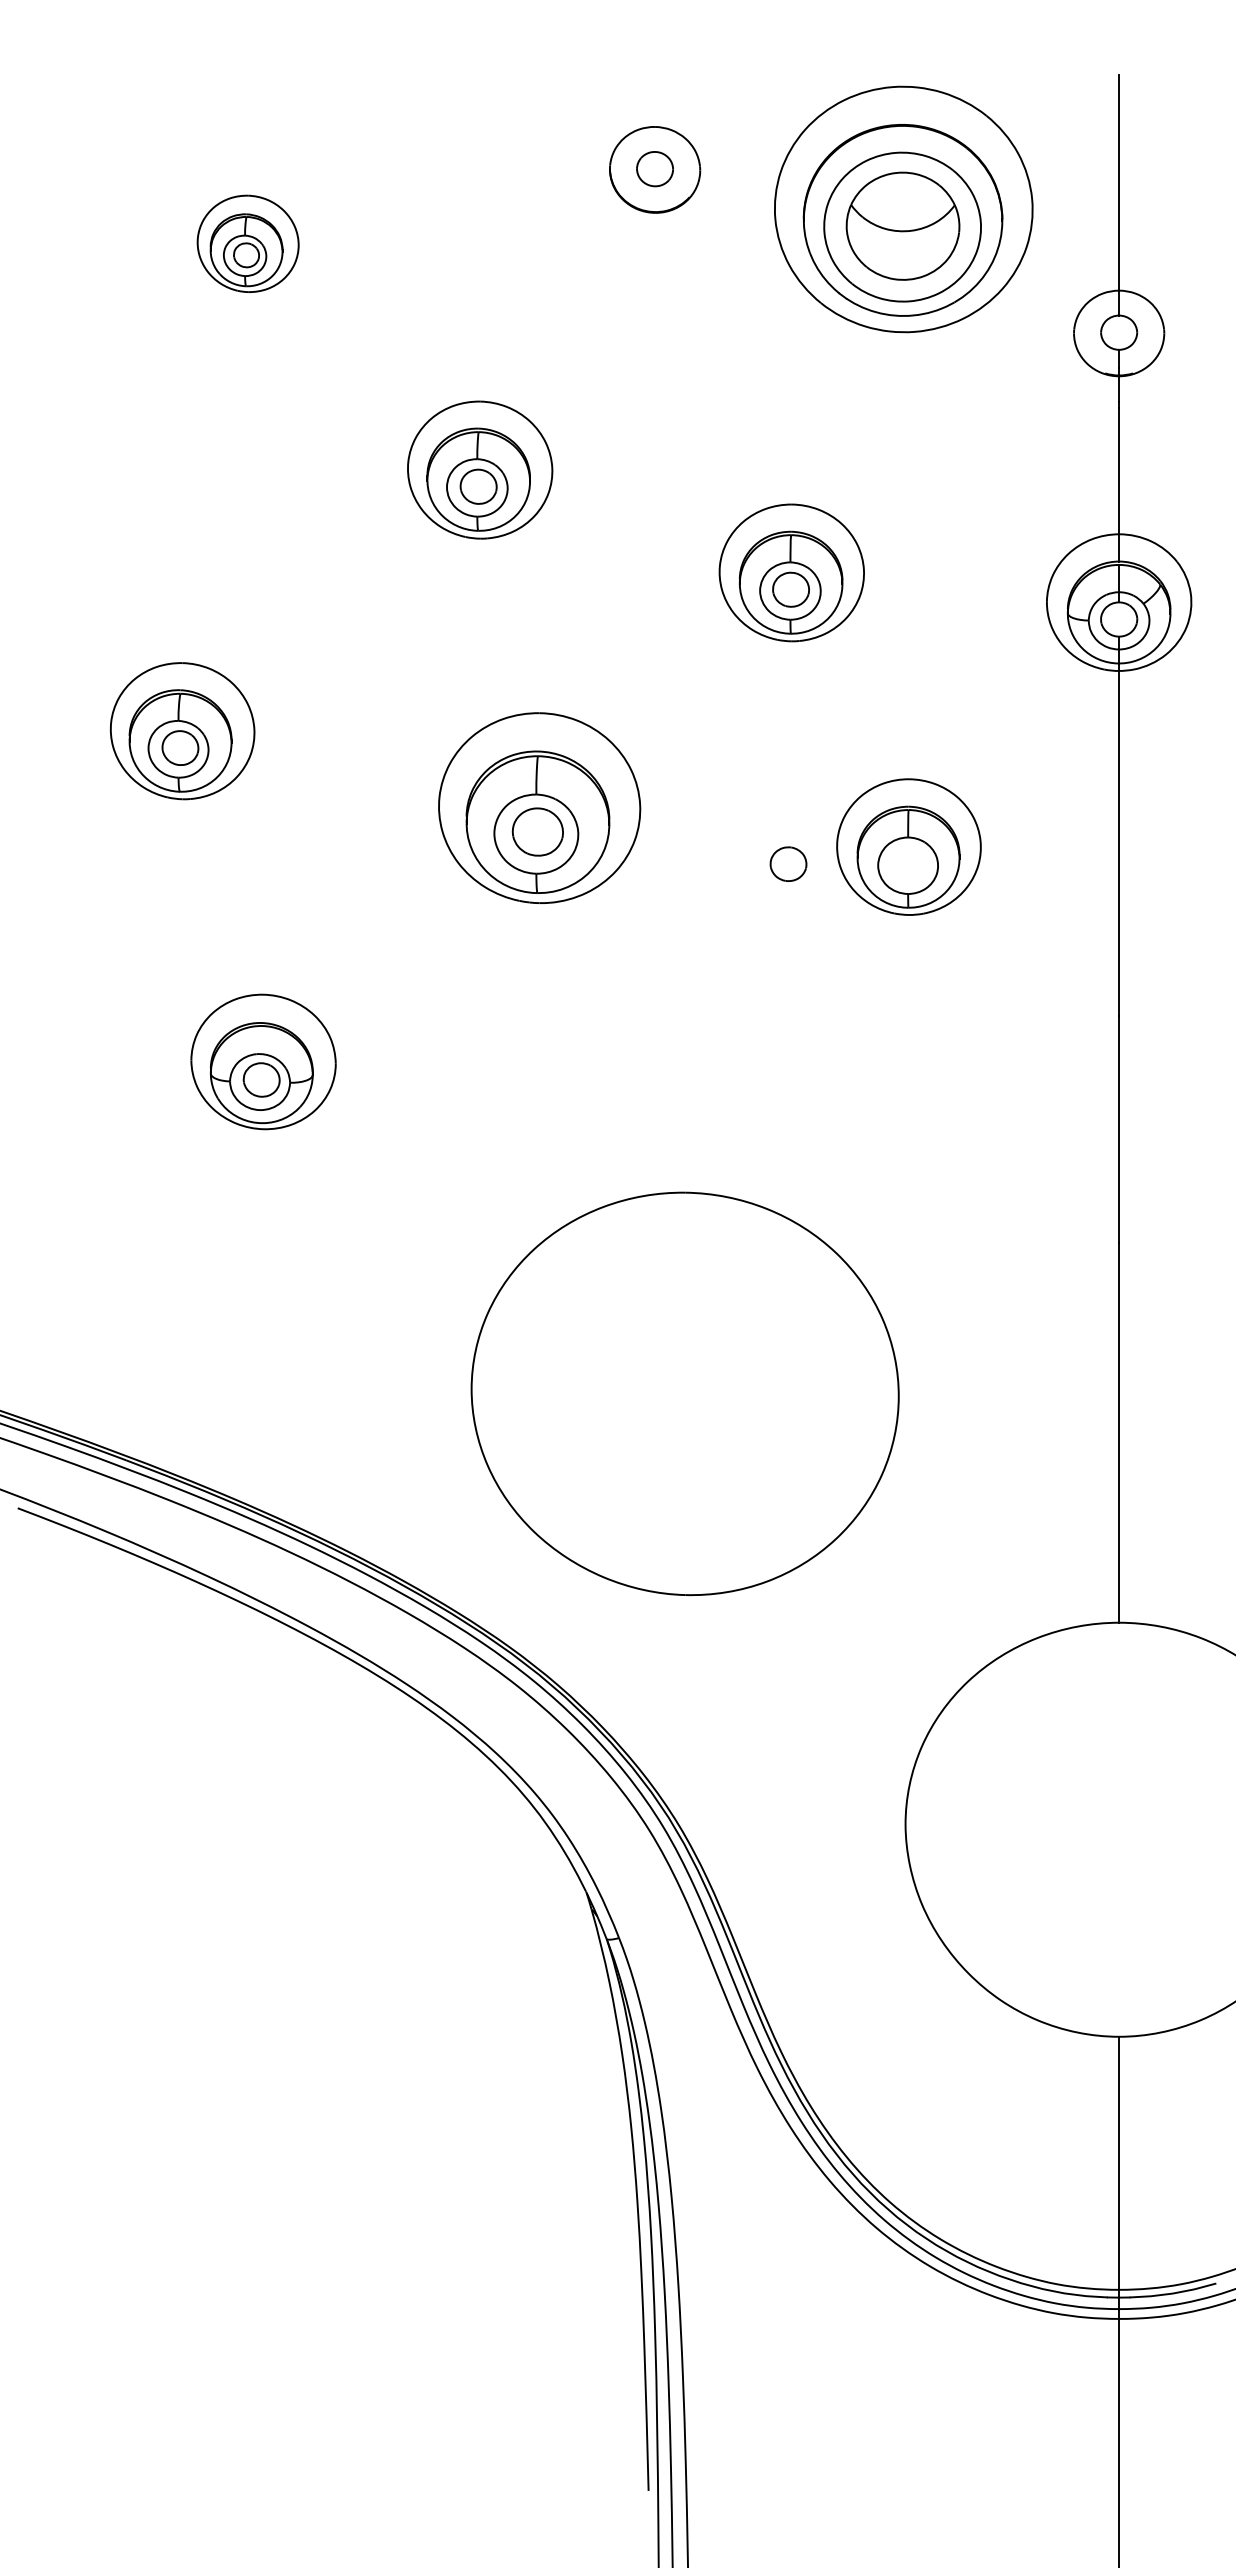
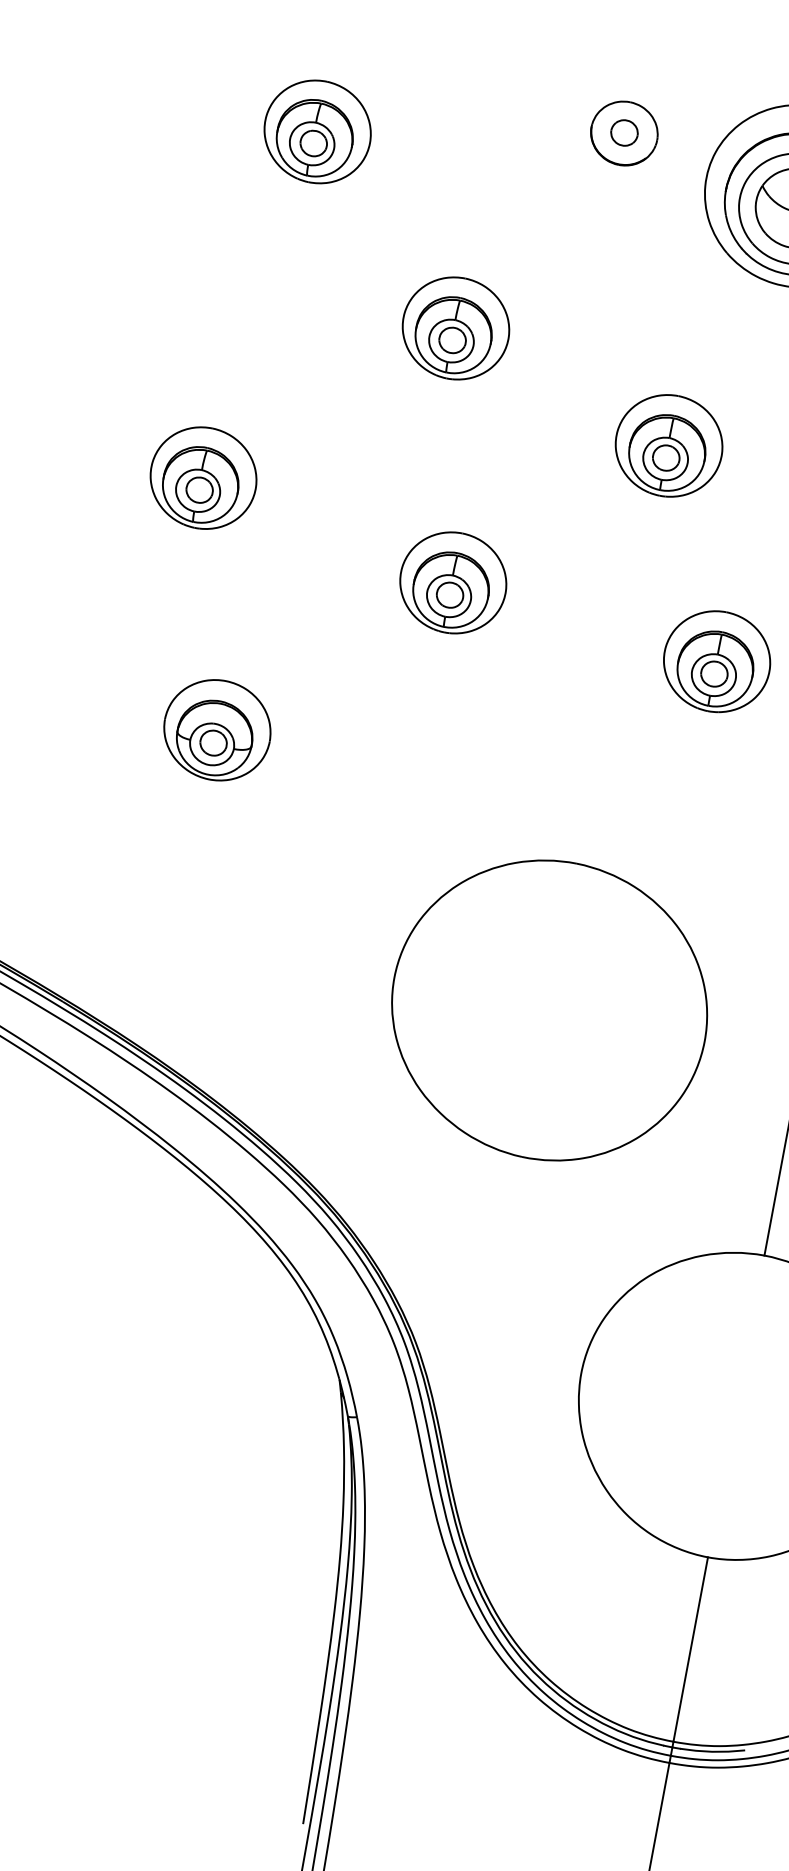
part: (248, 243) -> (318, 131), size x1.43
part: (539, 807) -> (453, 582), size x0.71
part: (788, 863) -> (714, 673), moved
part: (684, 1393) -> (548, 1009), moved

